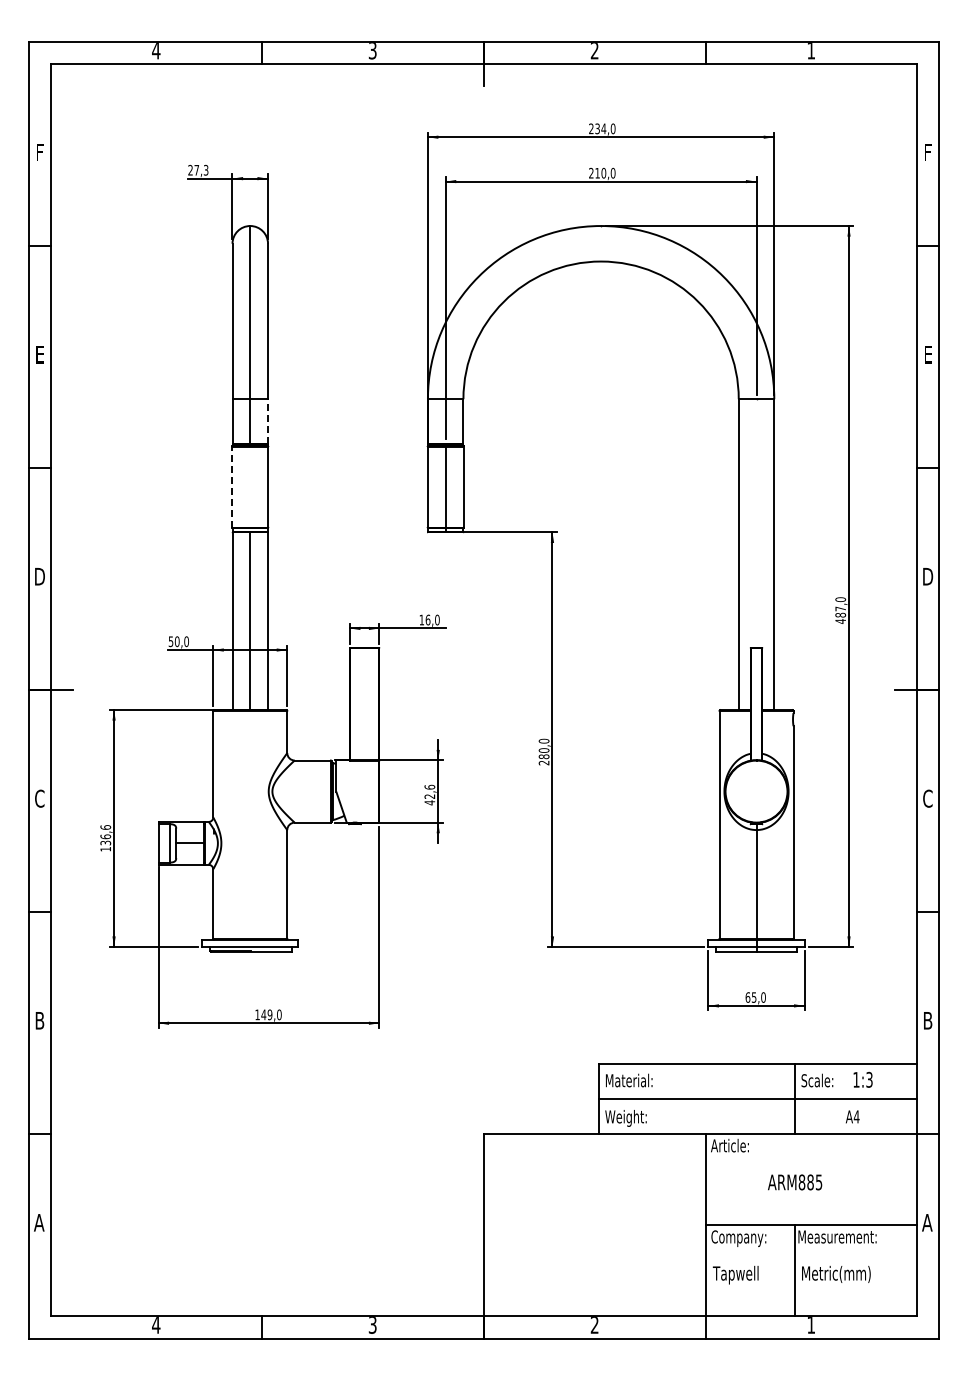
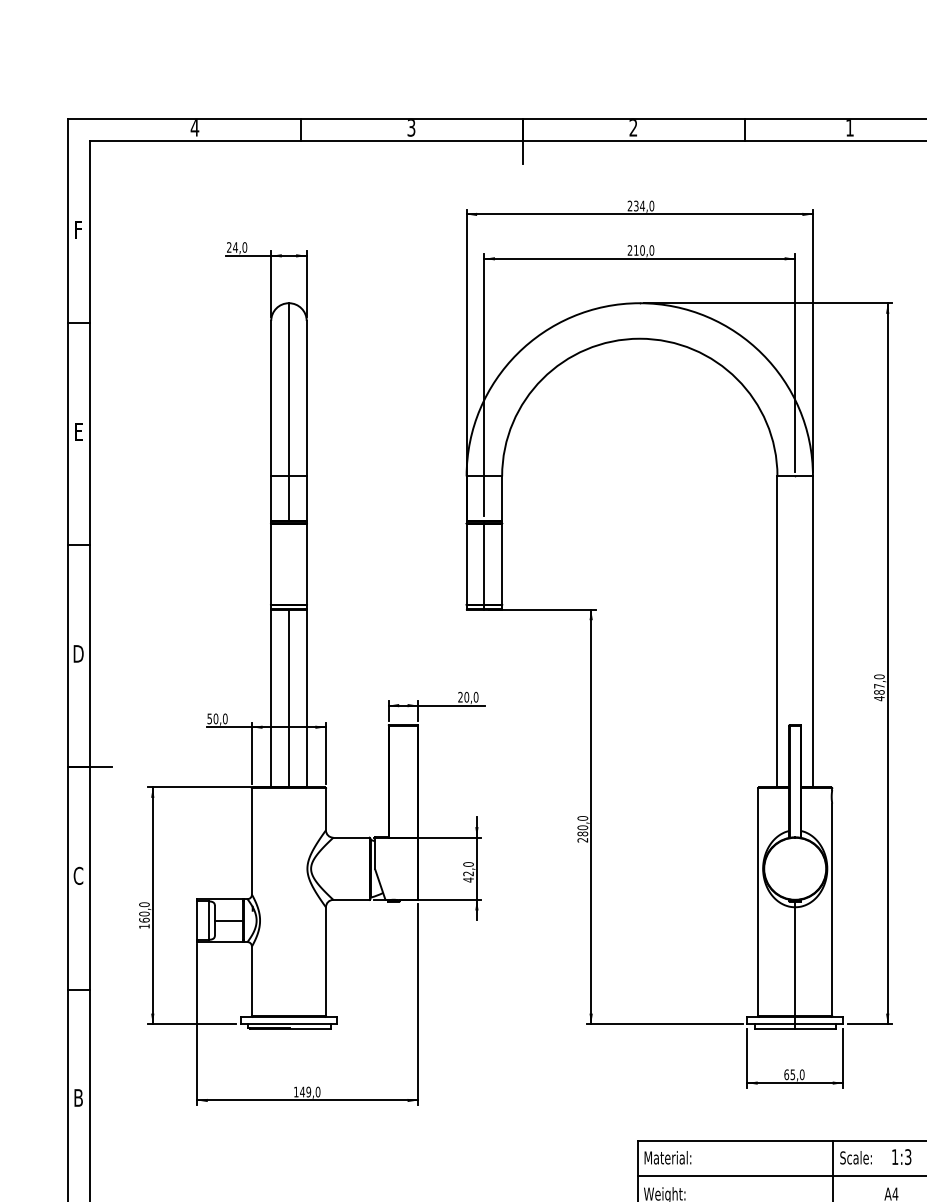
text: (201, 170) -> (240, 247), 27,3 -> 24,0
line: (268, 420) -> (307, 497), dashed -> solid
line: (232, 487) -> (271, 564), dashed -> solid
text: (424, 619) -> (463, 696), 16,0 -> 20,0
text: (429, 786) -> (468, 863), 42,6 -> 42,0
text: (105, 835) -> (144, 912), 136,6 -> 160,0

